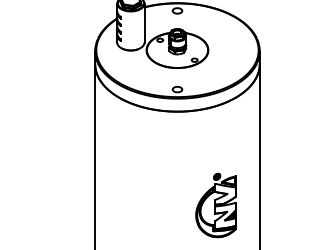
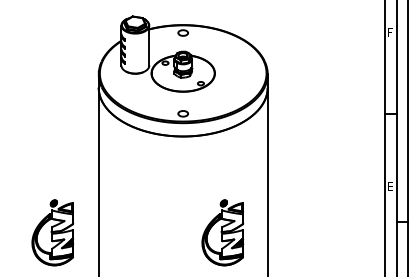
part: (50, 205) -> (52, 232), added

